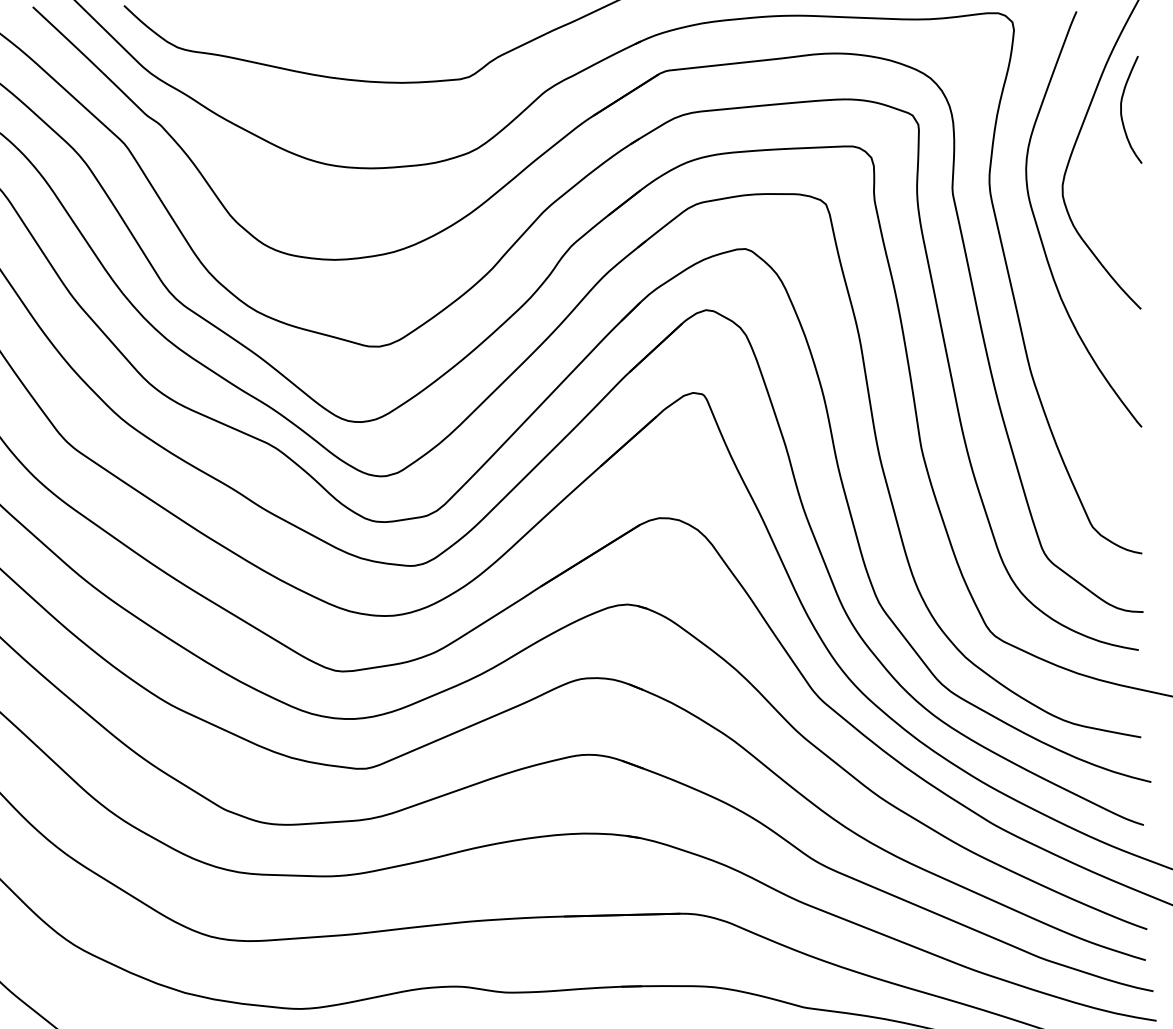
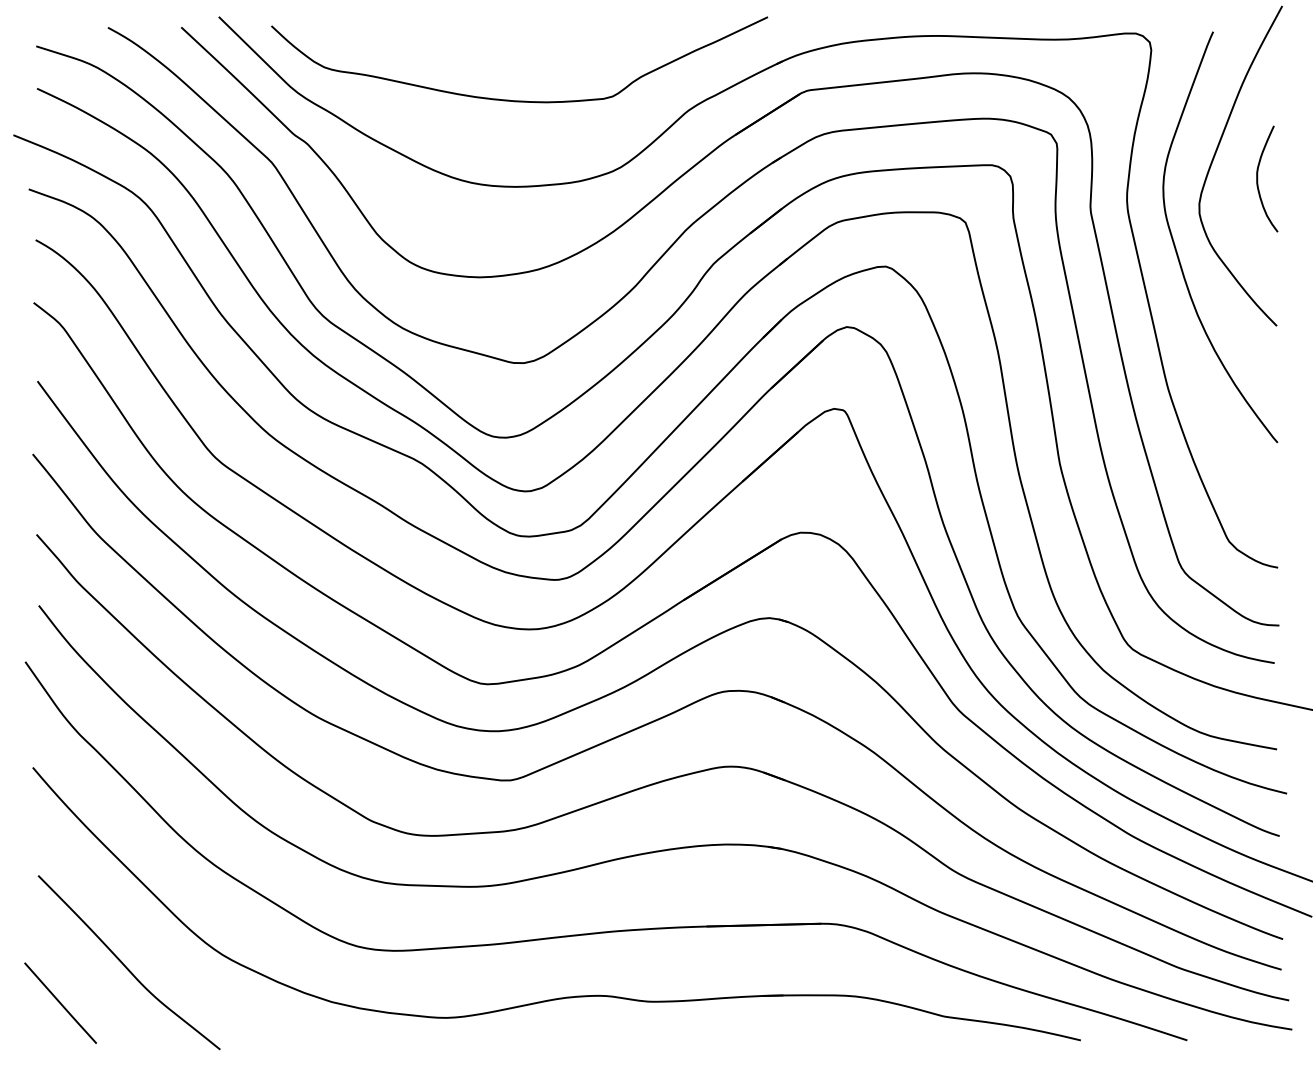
curve: (1122, 109) -> (1258, 178), moved

